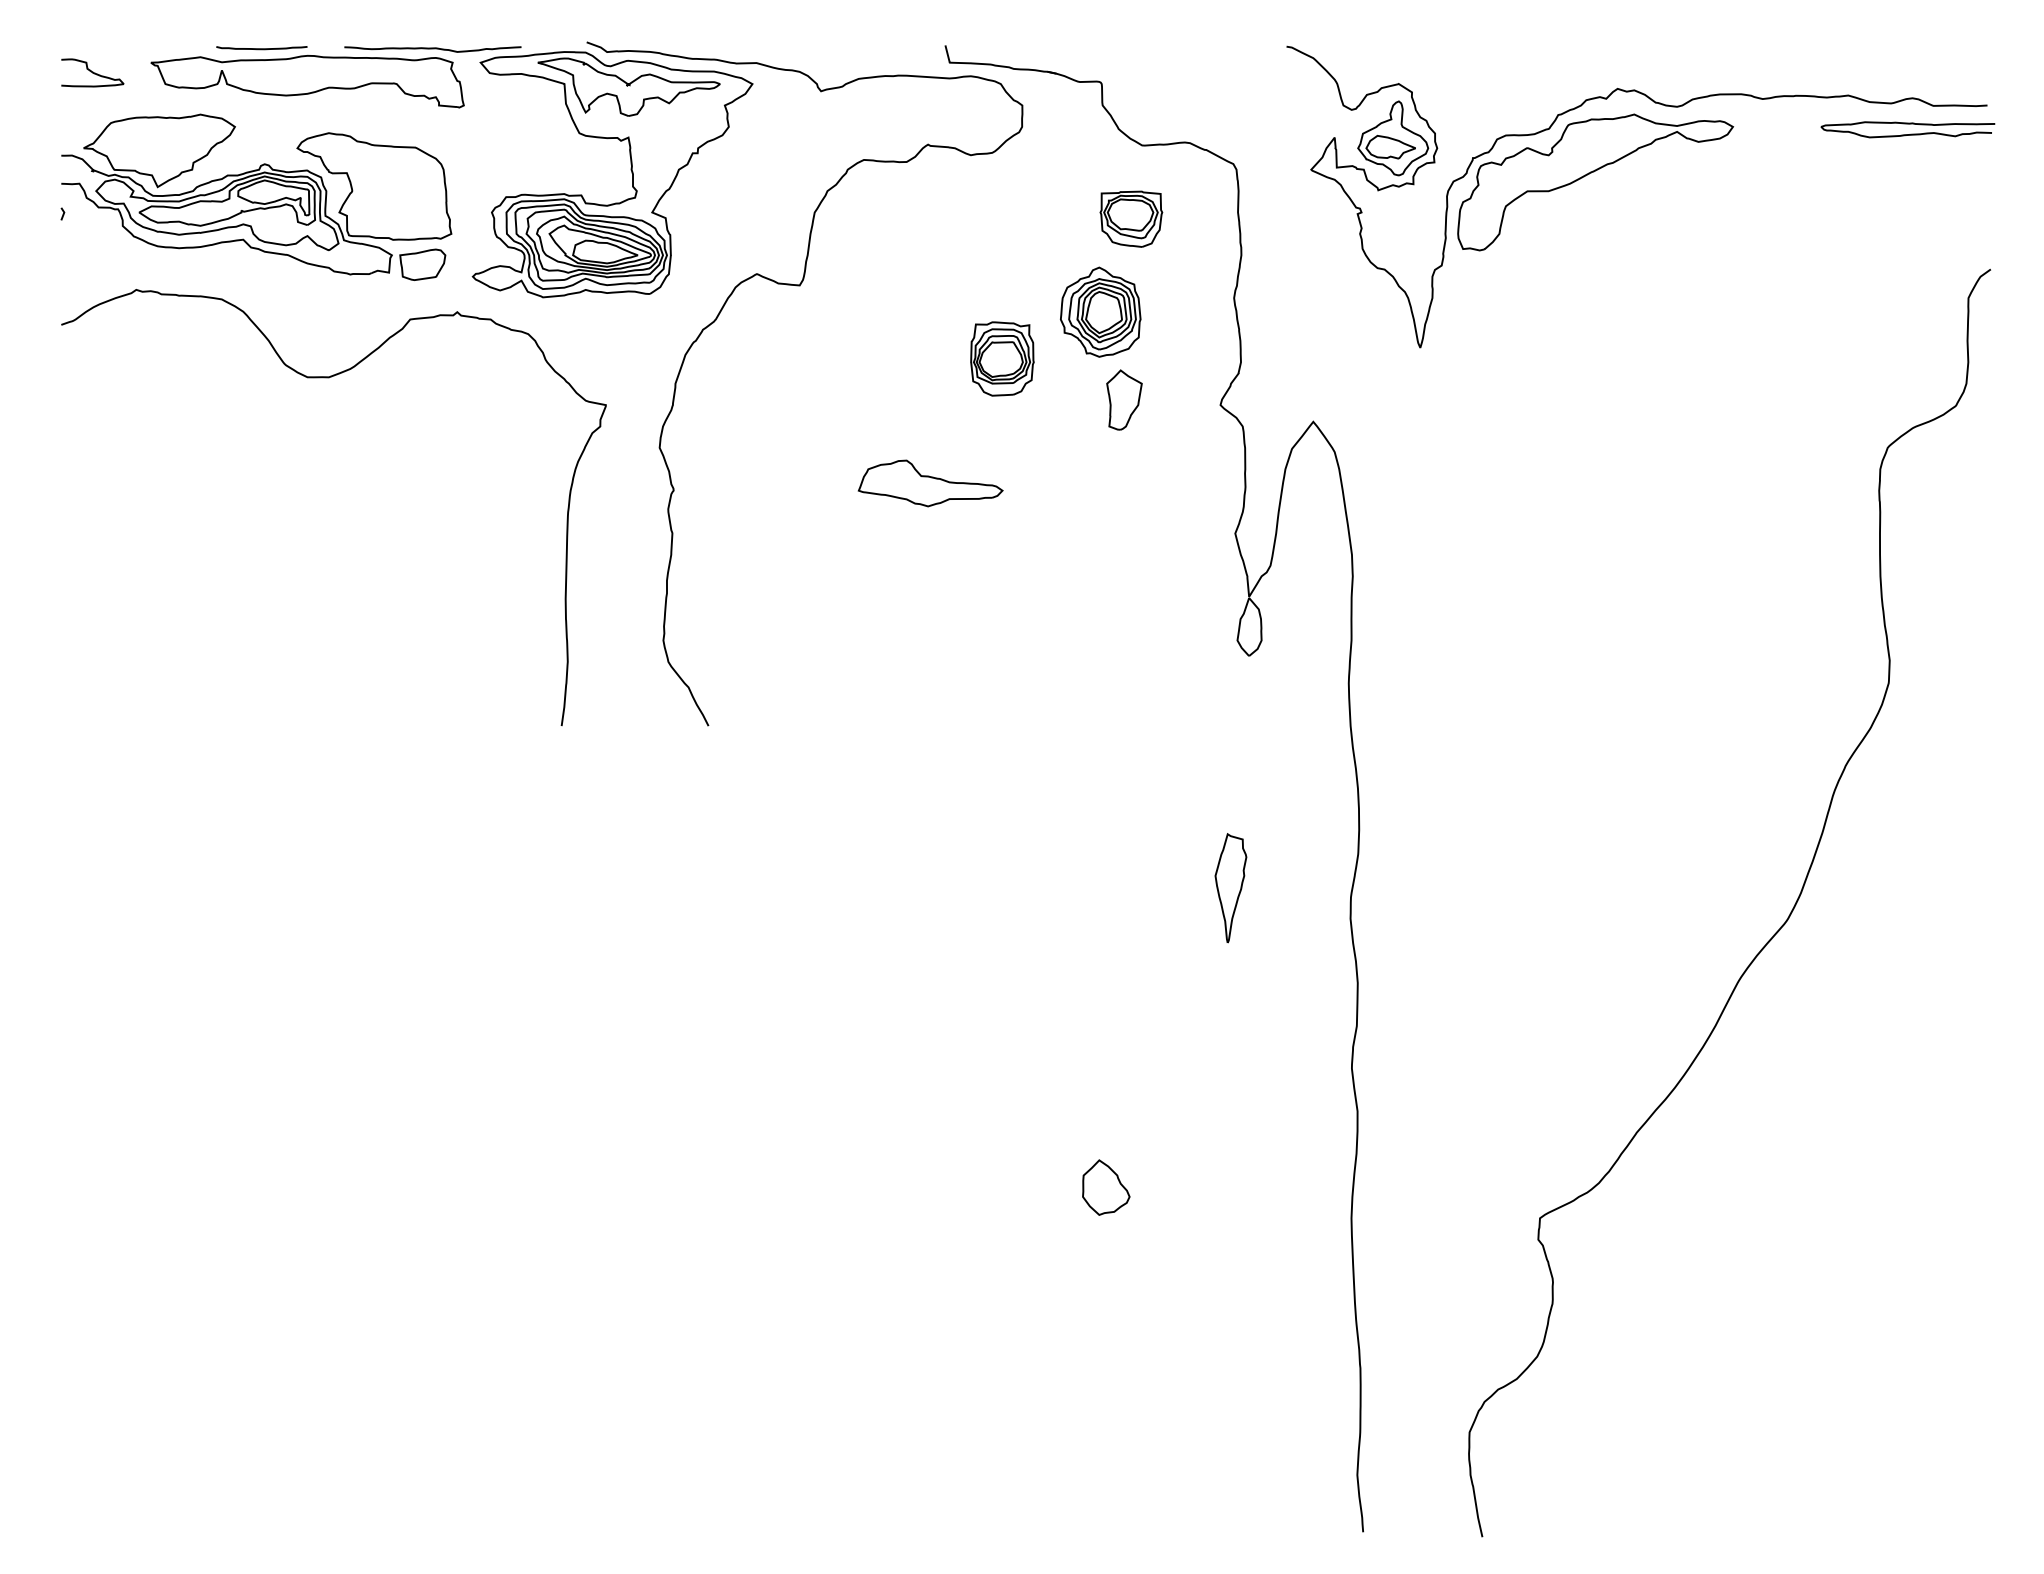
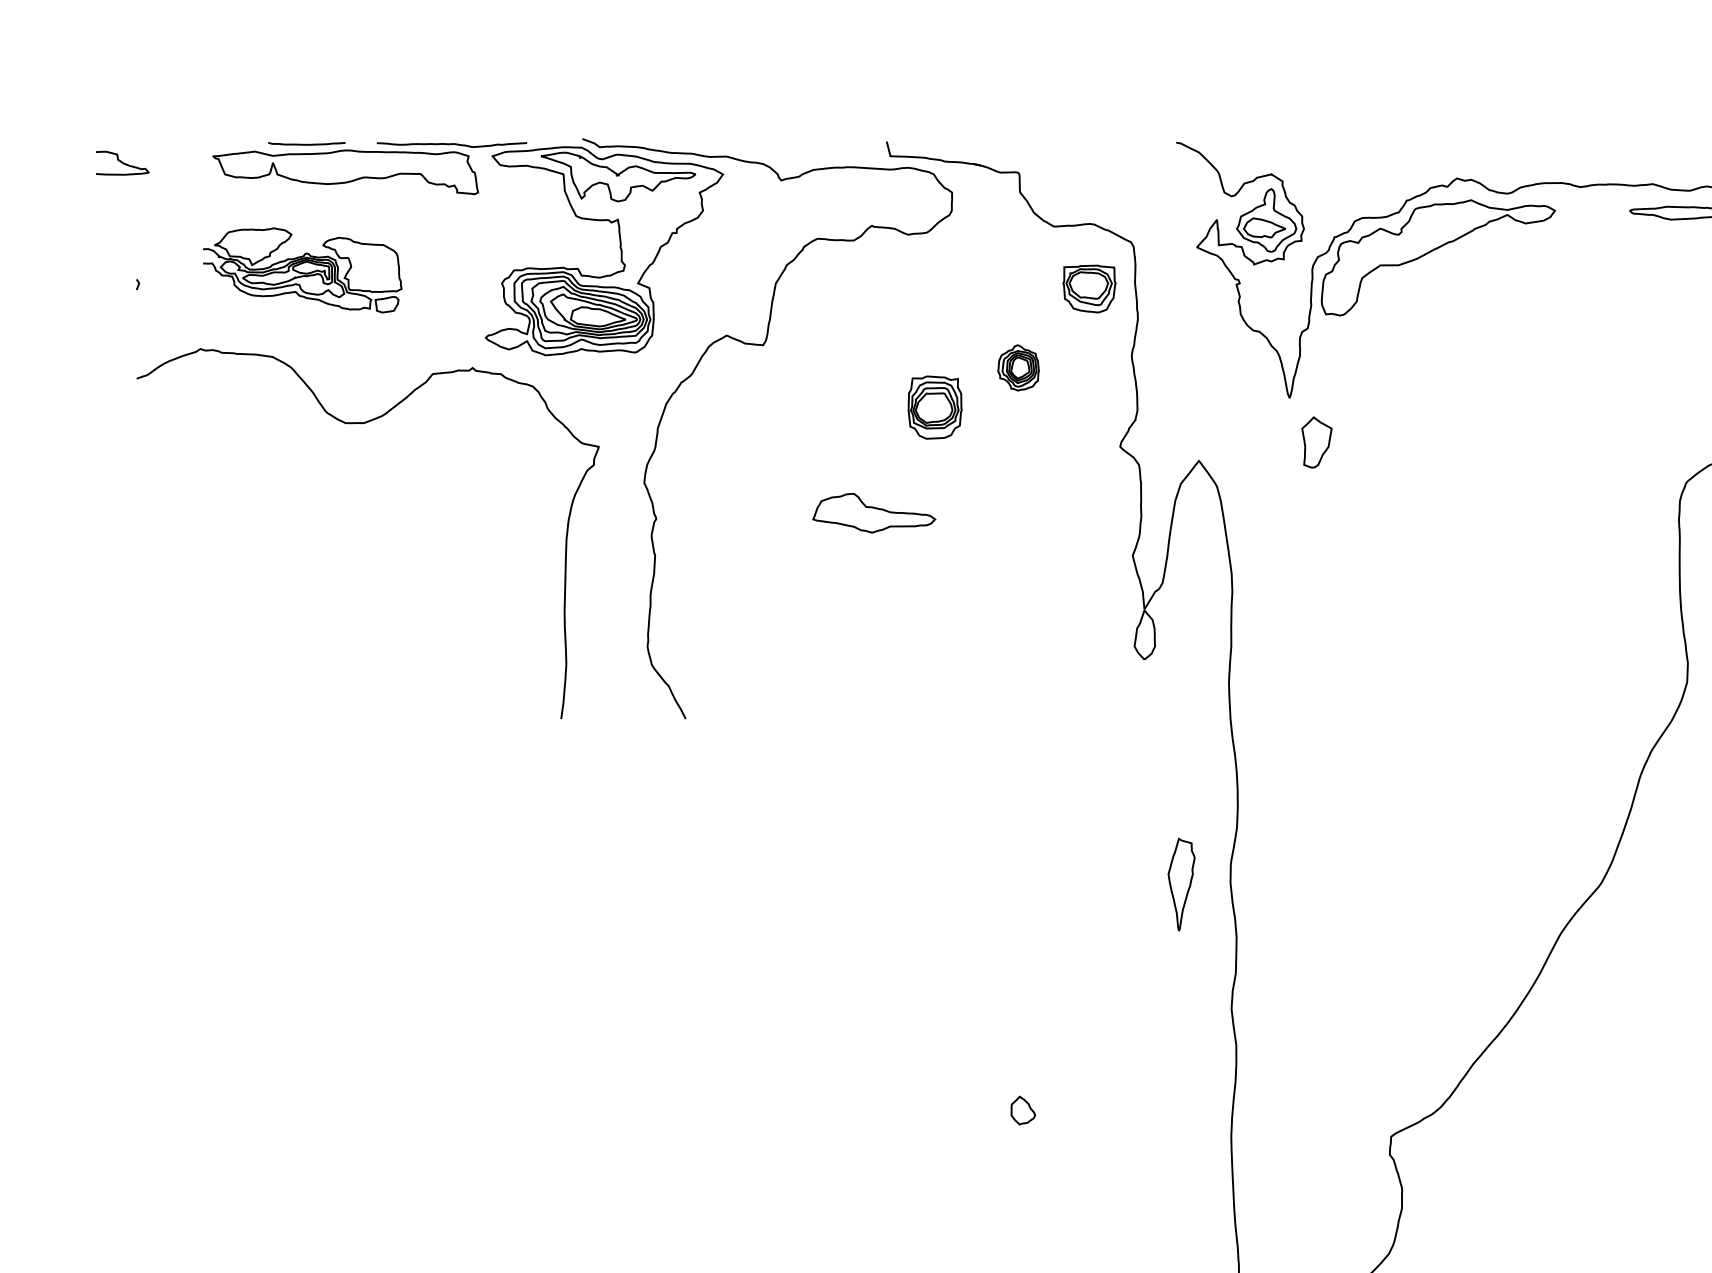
curve: (92, 72) -> (122, 162), moved
part: (256, 196) -> (302, 269), size x0.6
part: (1131, 218) -> (1089, 288), moved
part: (1100, 311) -> (1018, 367), size x0.6
part: (1124, 399) -> (1316, 442), moved
part: (1230, 888) -> (1181, 884), moved
part: (1106, 1187) -> (1023, 1110), size x0.6

